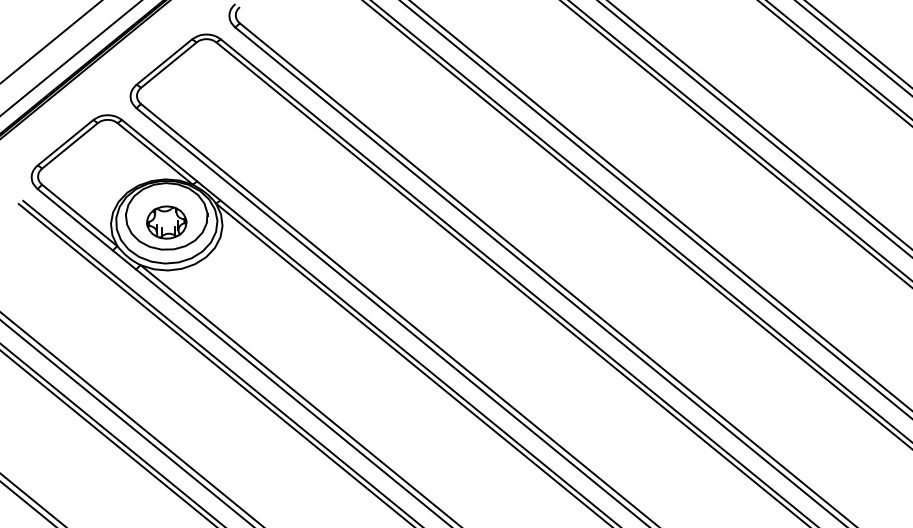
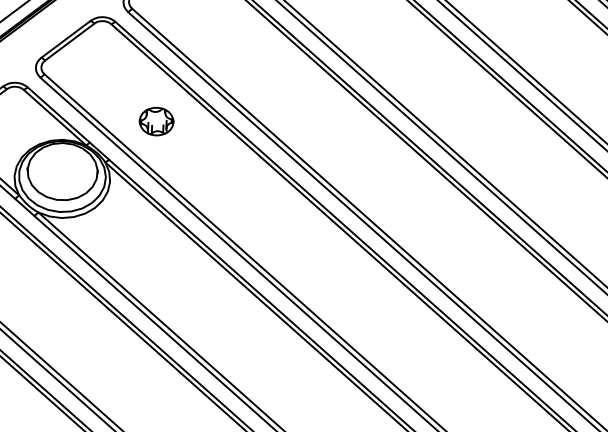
part: (166, 222) -> (156, 121), moved

